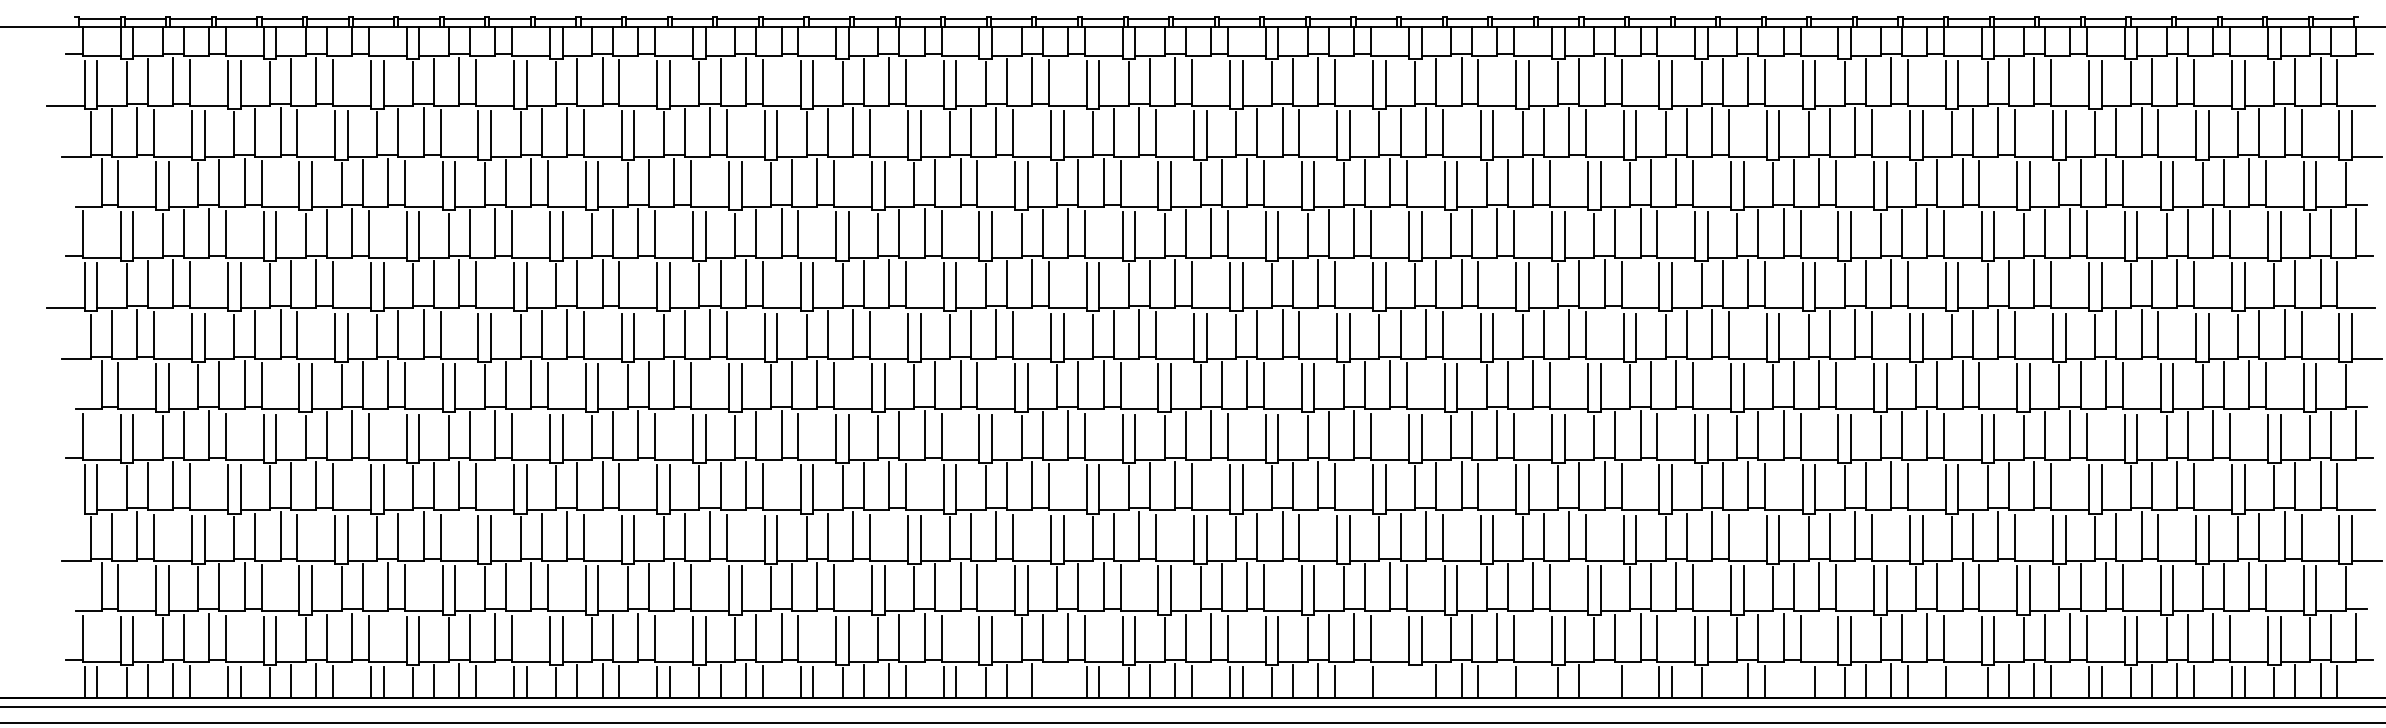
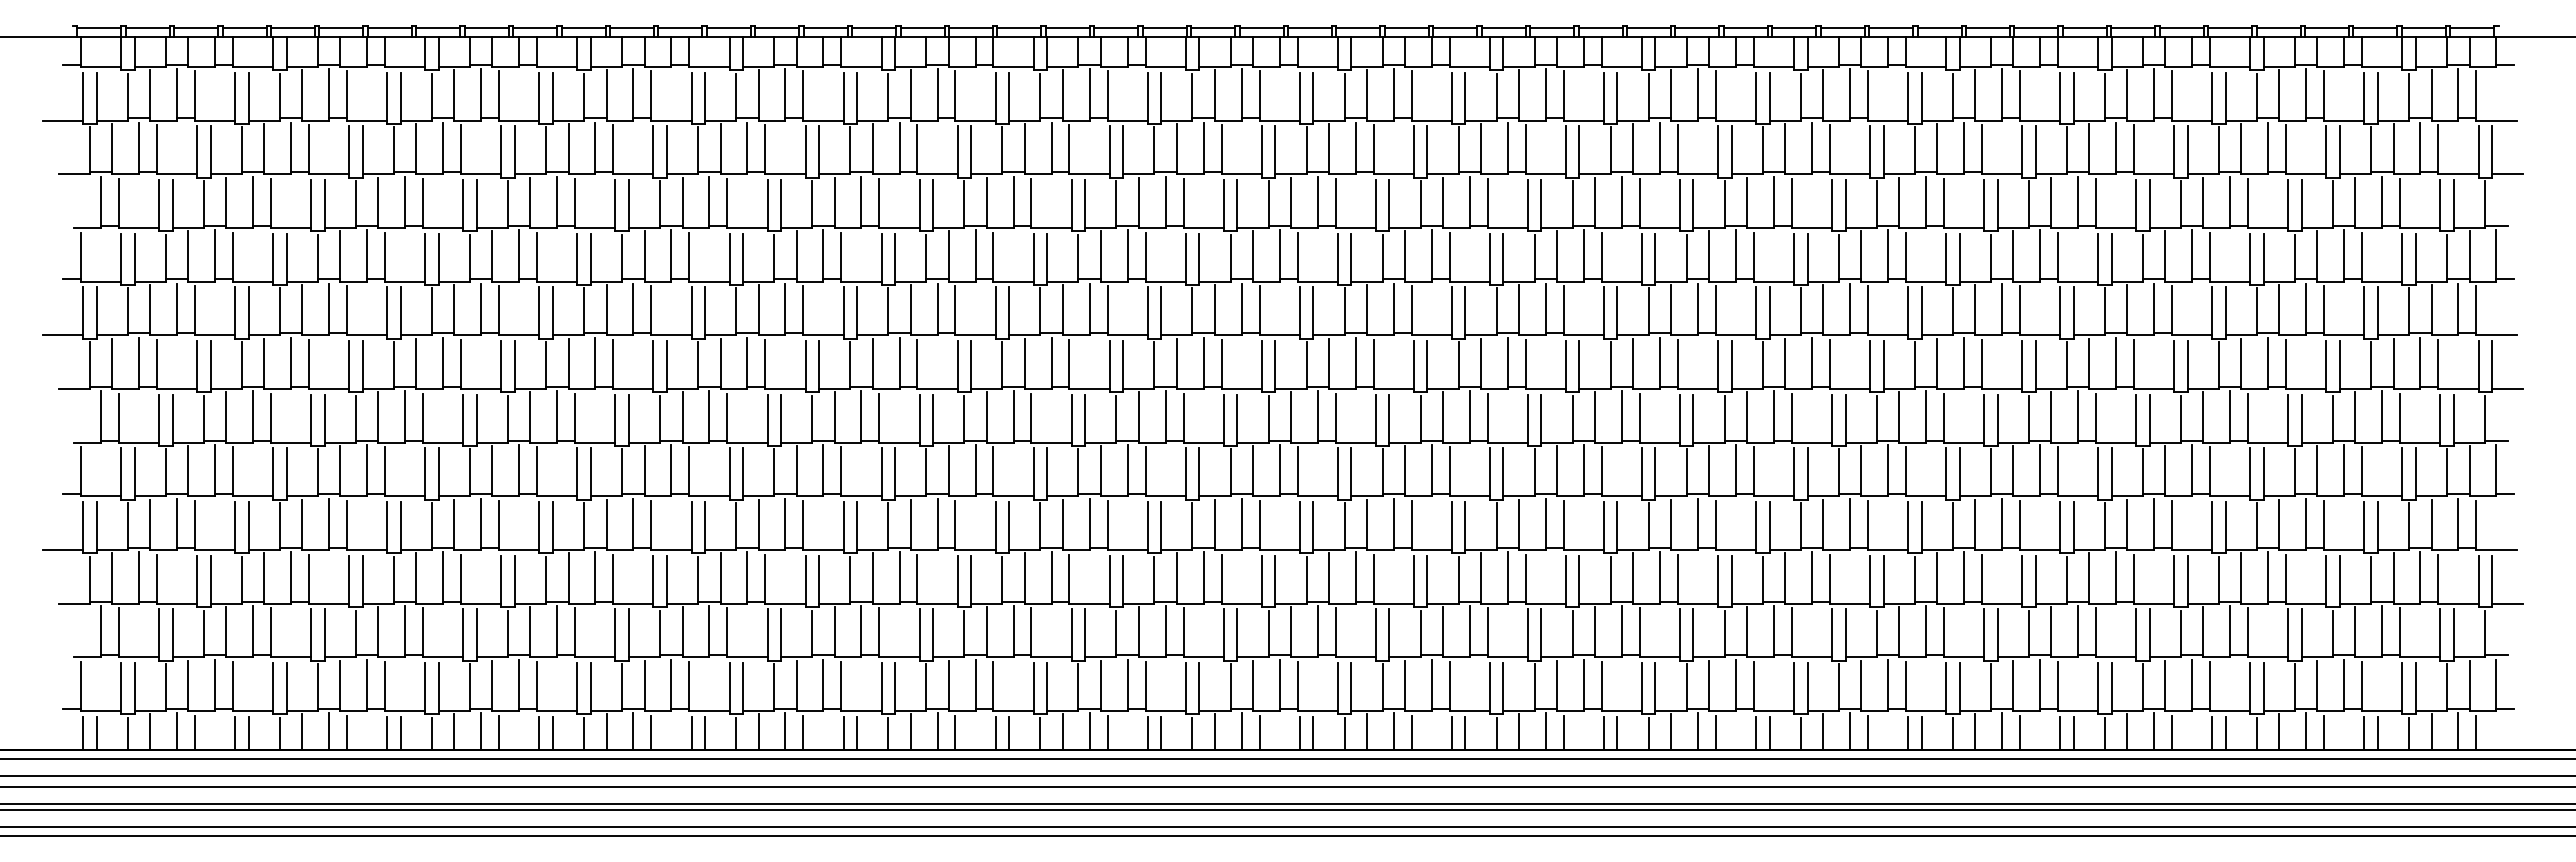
line: (65, 510) -> (62, 550), added
line: (1604, 681) -> (1697, 731), added
line: (1722, 681) -> (1823, 731), added
line: (1048, 682) -> (1107, 732), added
line: (1385, 682) -> (1465, 732), added
line: (1415, 682) -> (1496, 733), added
line: (1528, 682) -> (1617, 732), added
line: (1802, 682) -> (1908, 732), added
line: (1958, 682) -> (2073, 732), added

